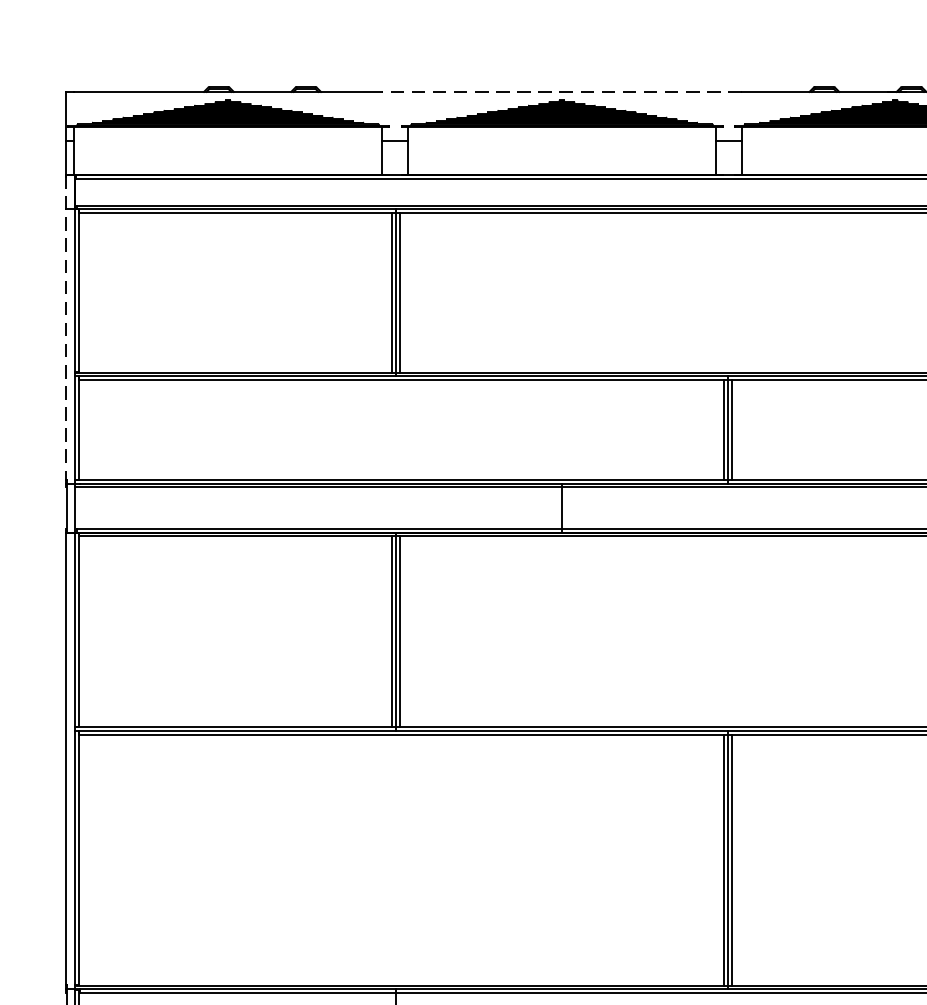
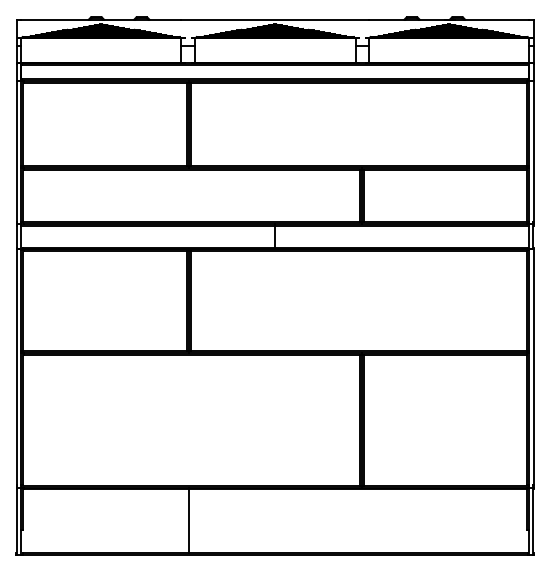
line: (562, 91) -> (275, 19), dashed -> solid
line: (65, 329) -> (16, 143), dashed -> solid

